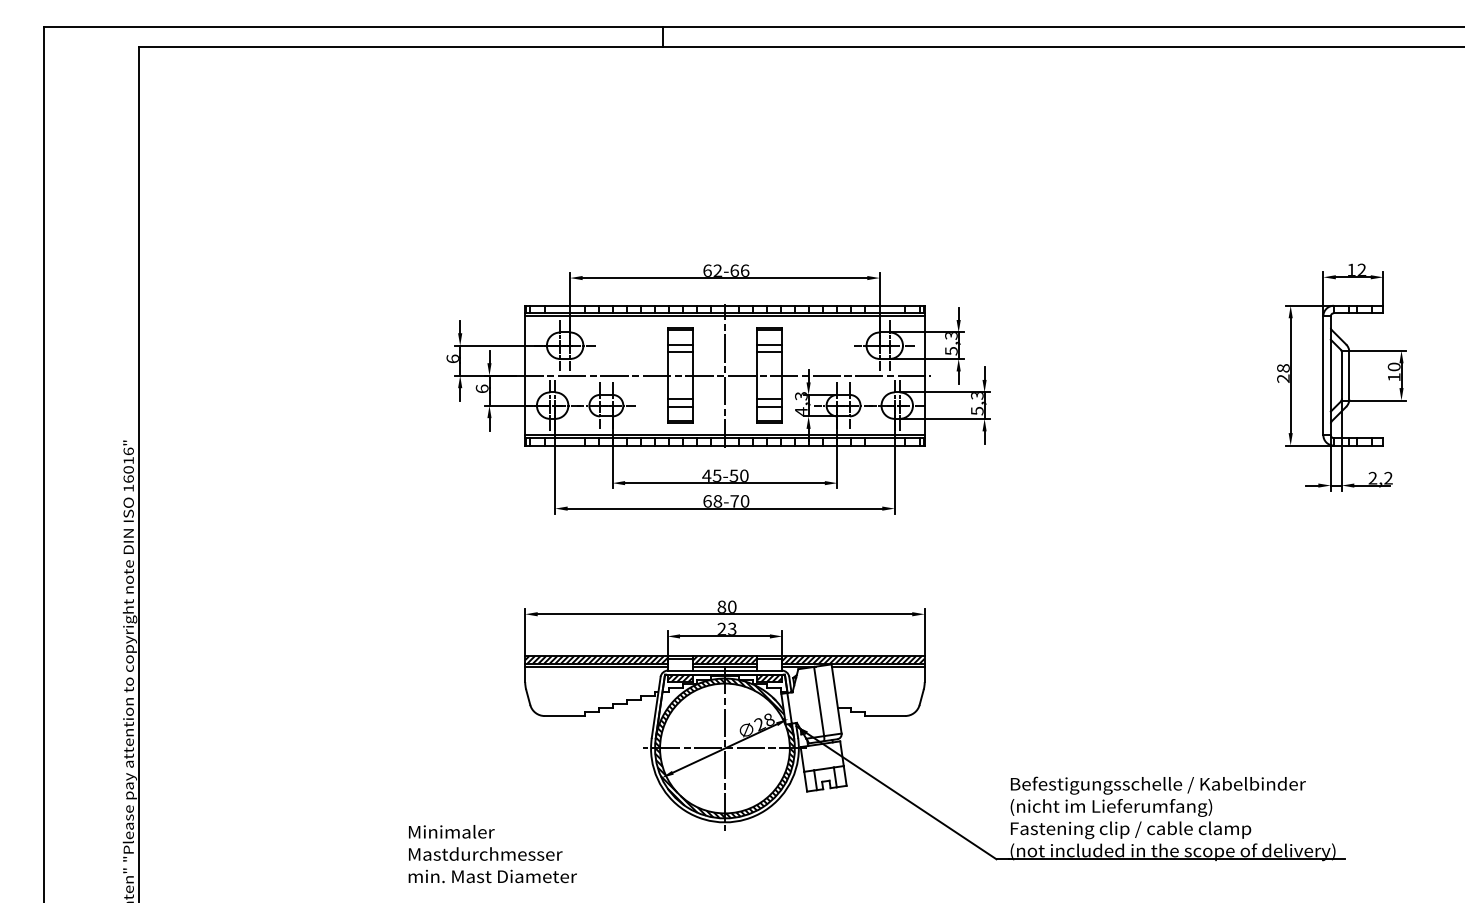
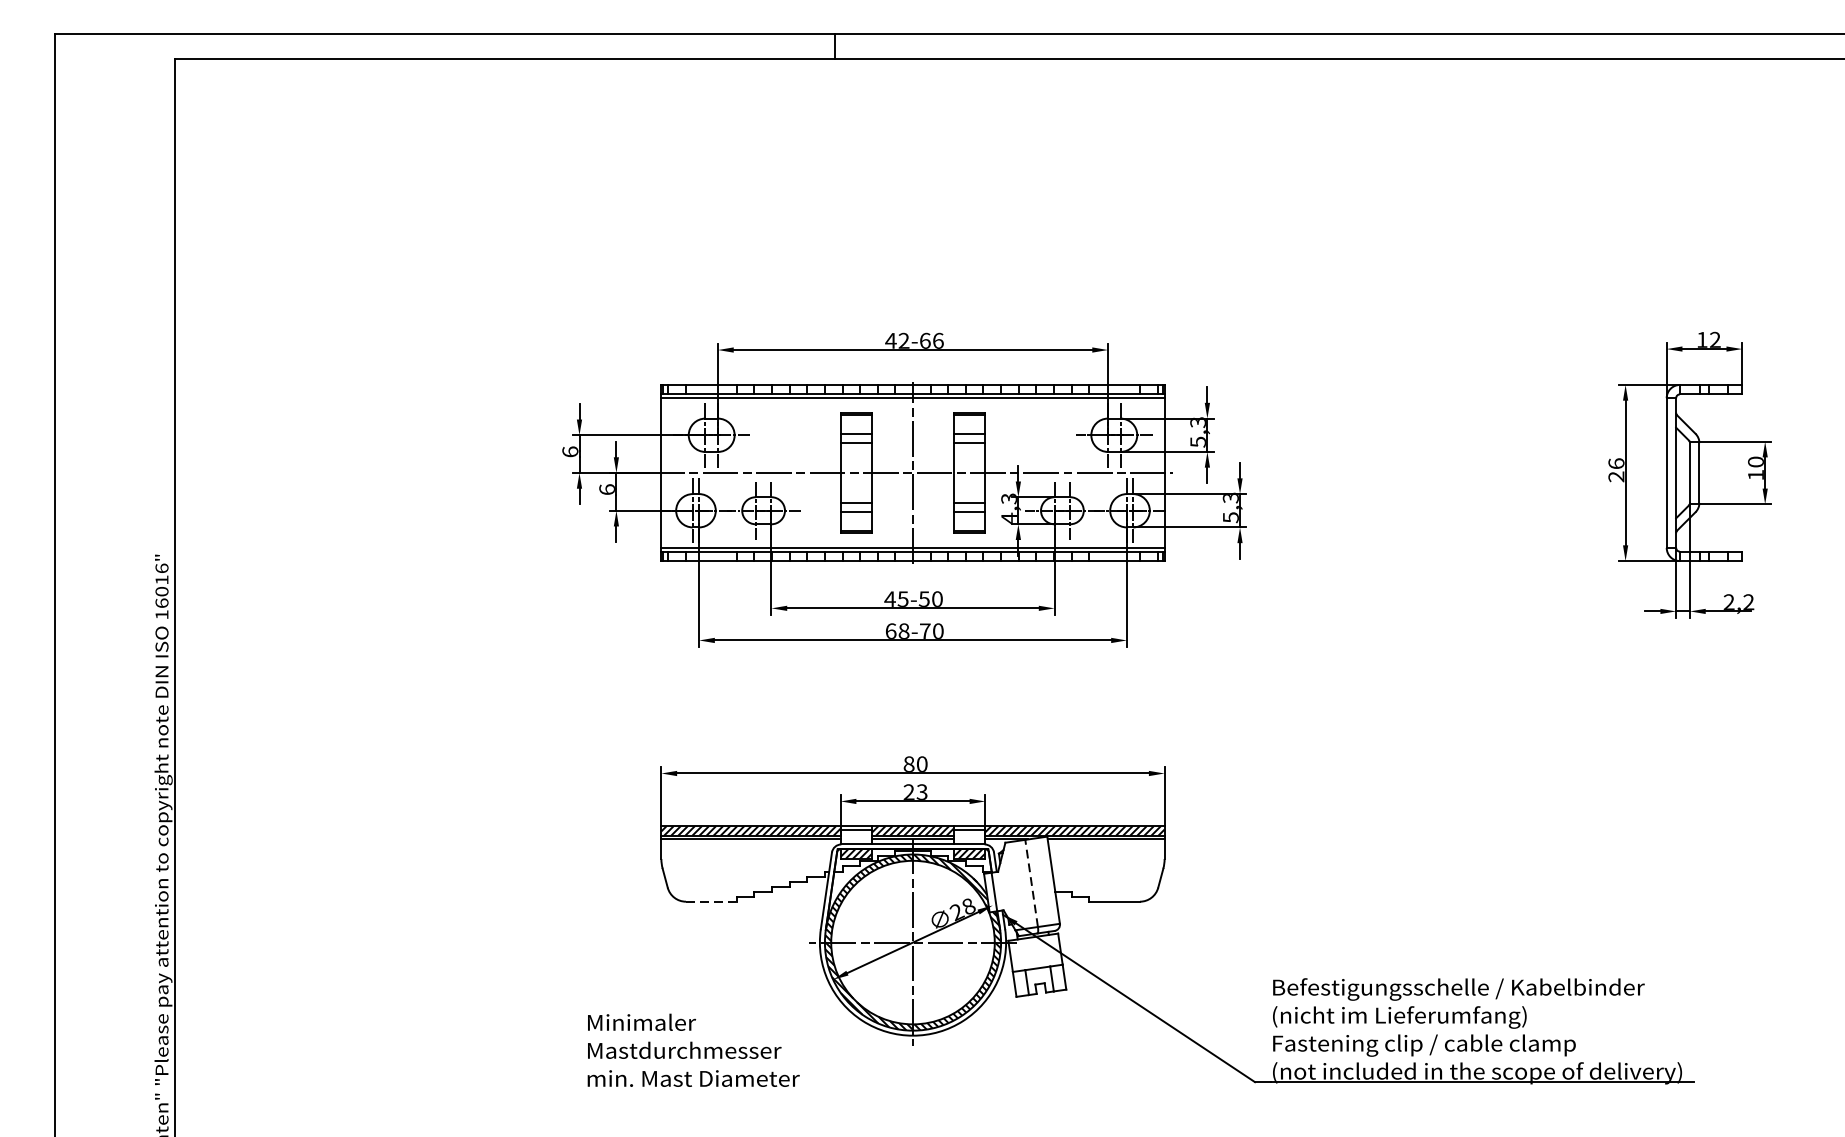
text: (707, 270) -> (891, 340), 62-66 -> 42-66
text: (1283, 368) -> (1616, 463), 28 -> 26
line: (819, 701) -> (1032, 883), solid -> dashed
line: (565, 716) -> (712, 902), solid -> dashed
text: (492, 854) -> (693, 1050), moved

